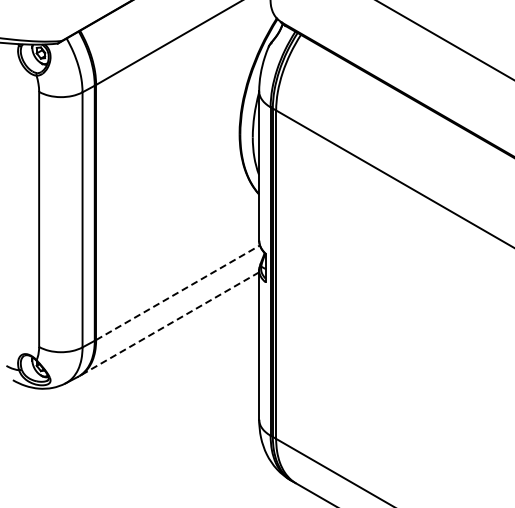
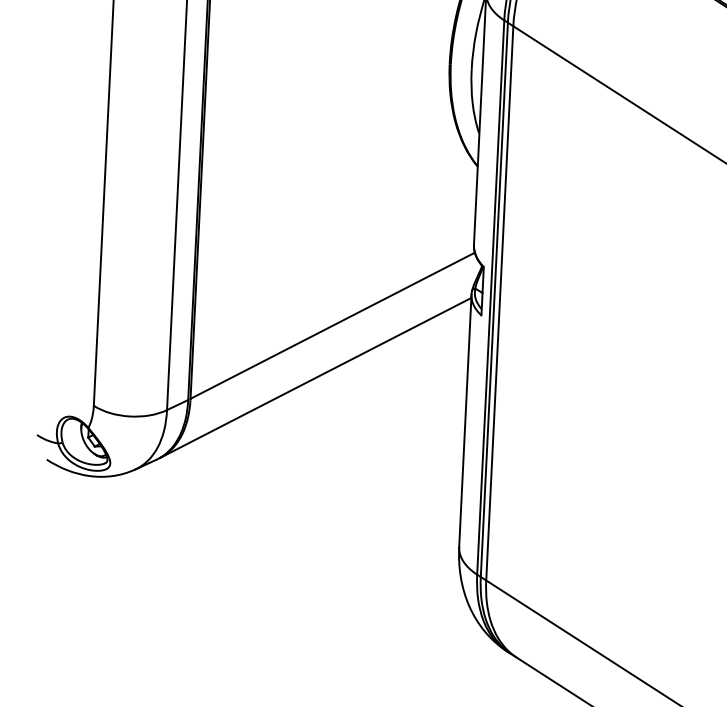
line: (178, 292) -> (333, 325), dashed -> solid
line: (169, 324) -> (315, 378), dashed -> solid

